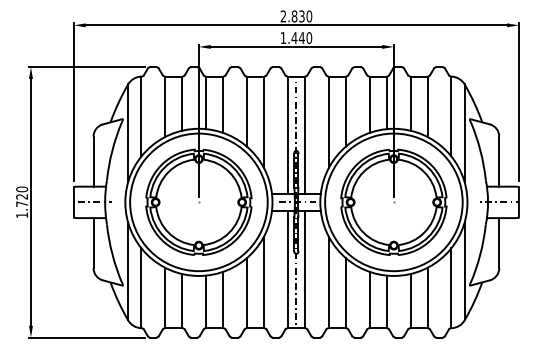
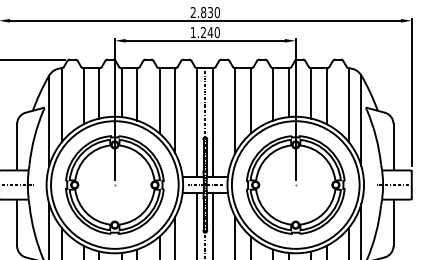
text: (294, 37) -> (203, 32), 1.440 -> 1.240

